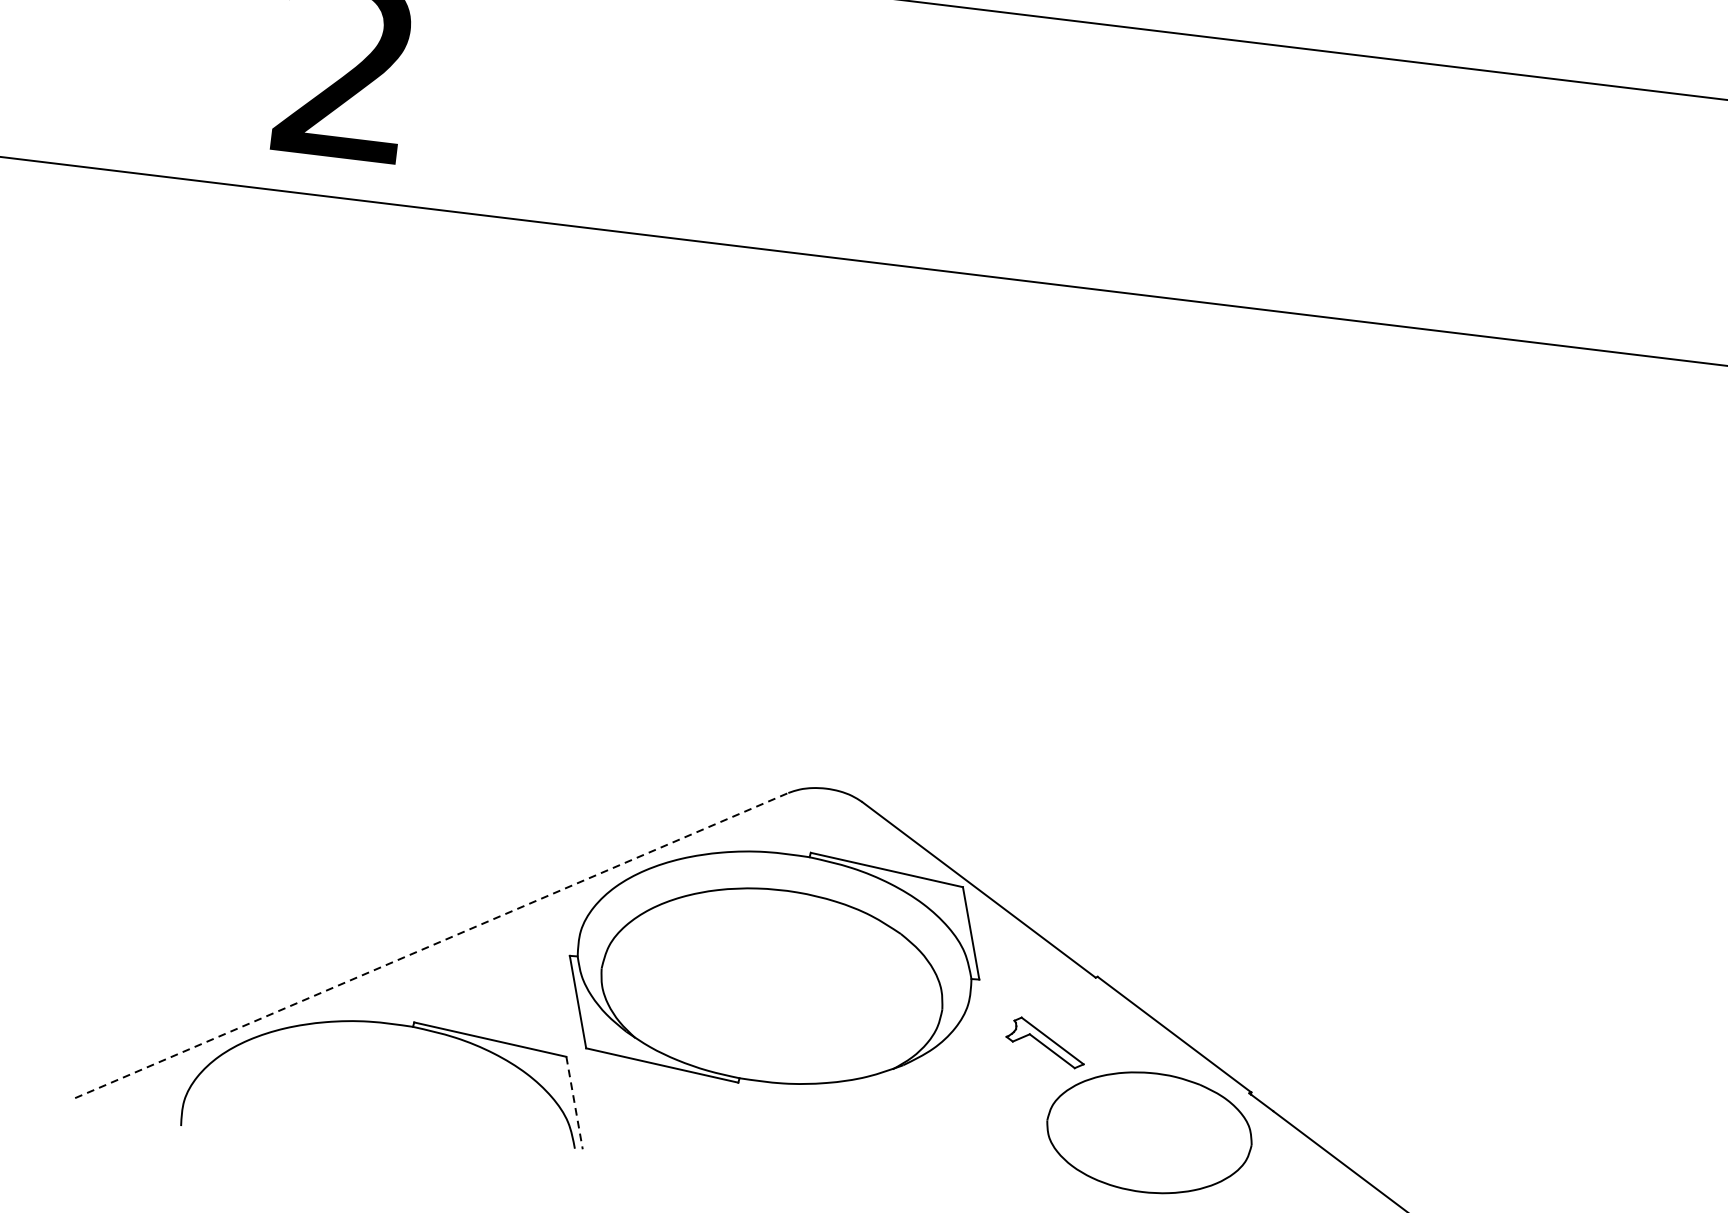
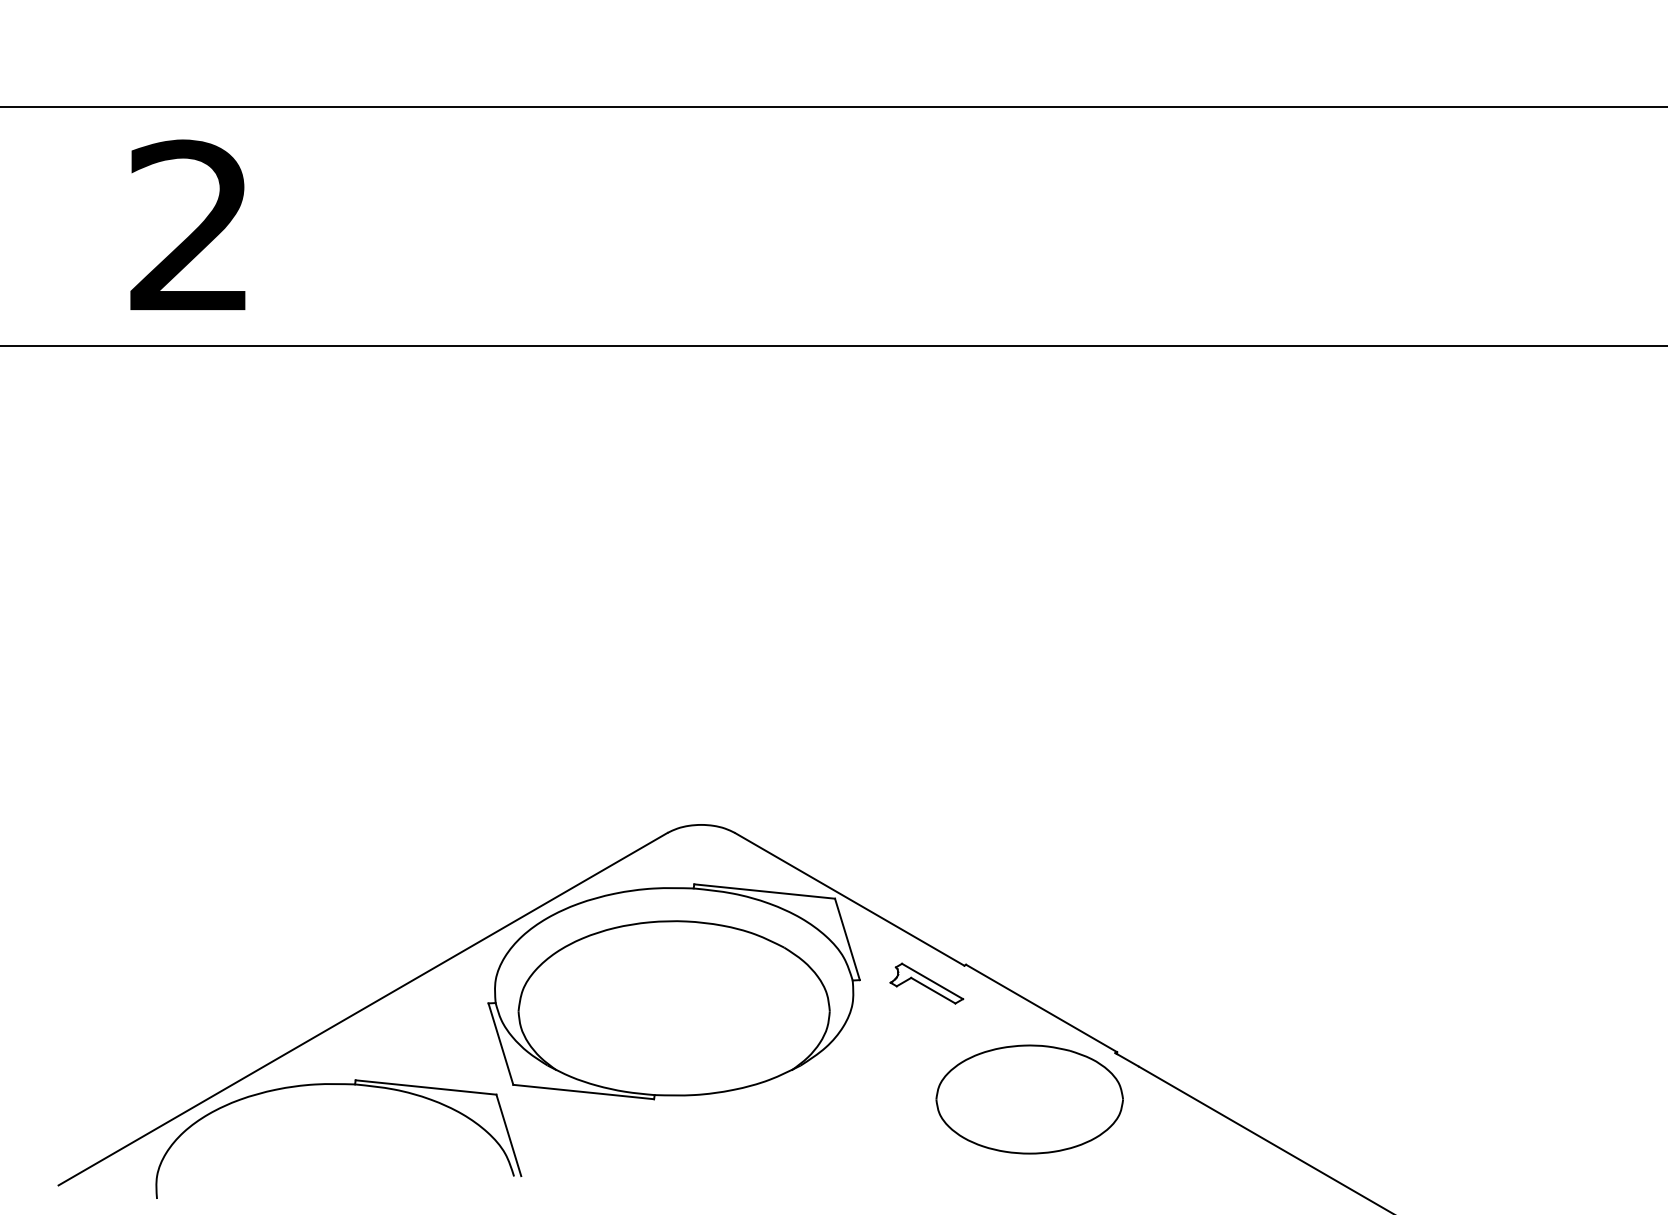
line: (432, 945) -> (363, 1009), dashed -> solid
part: (1045, 1042) -> (926, 983), moved
line: (574, 1103) -> (508, 1135), dashed -> solid

